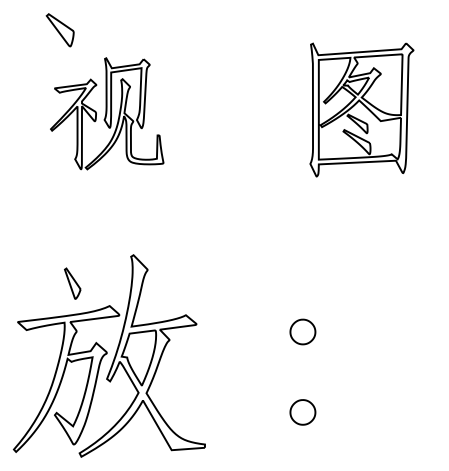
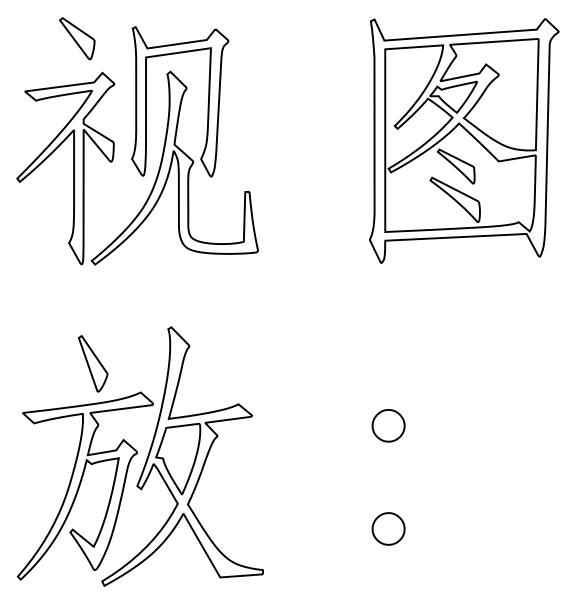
part: (362, 109) -> (464, 140), size x1.43
part: (107, 113) -> (137, 145), size x1.67
part: (72, 283) -> (93, 363), size x1.43

